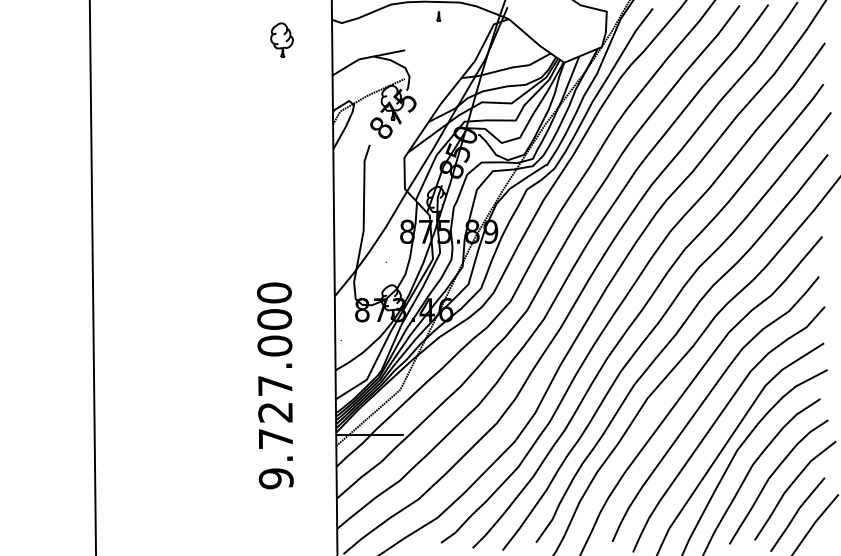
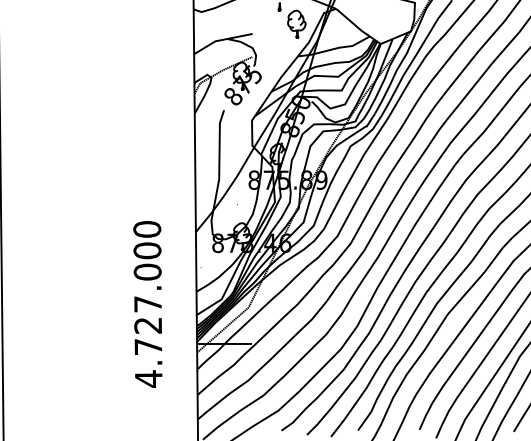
part: (281, 39) -> (296, 23), moved
text: (275, 478) -> (148, 378), 9.727.000 -> 4.727.000

